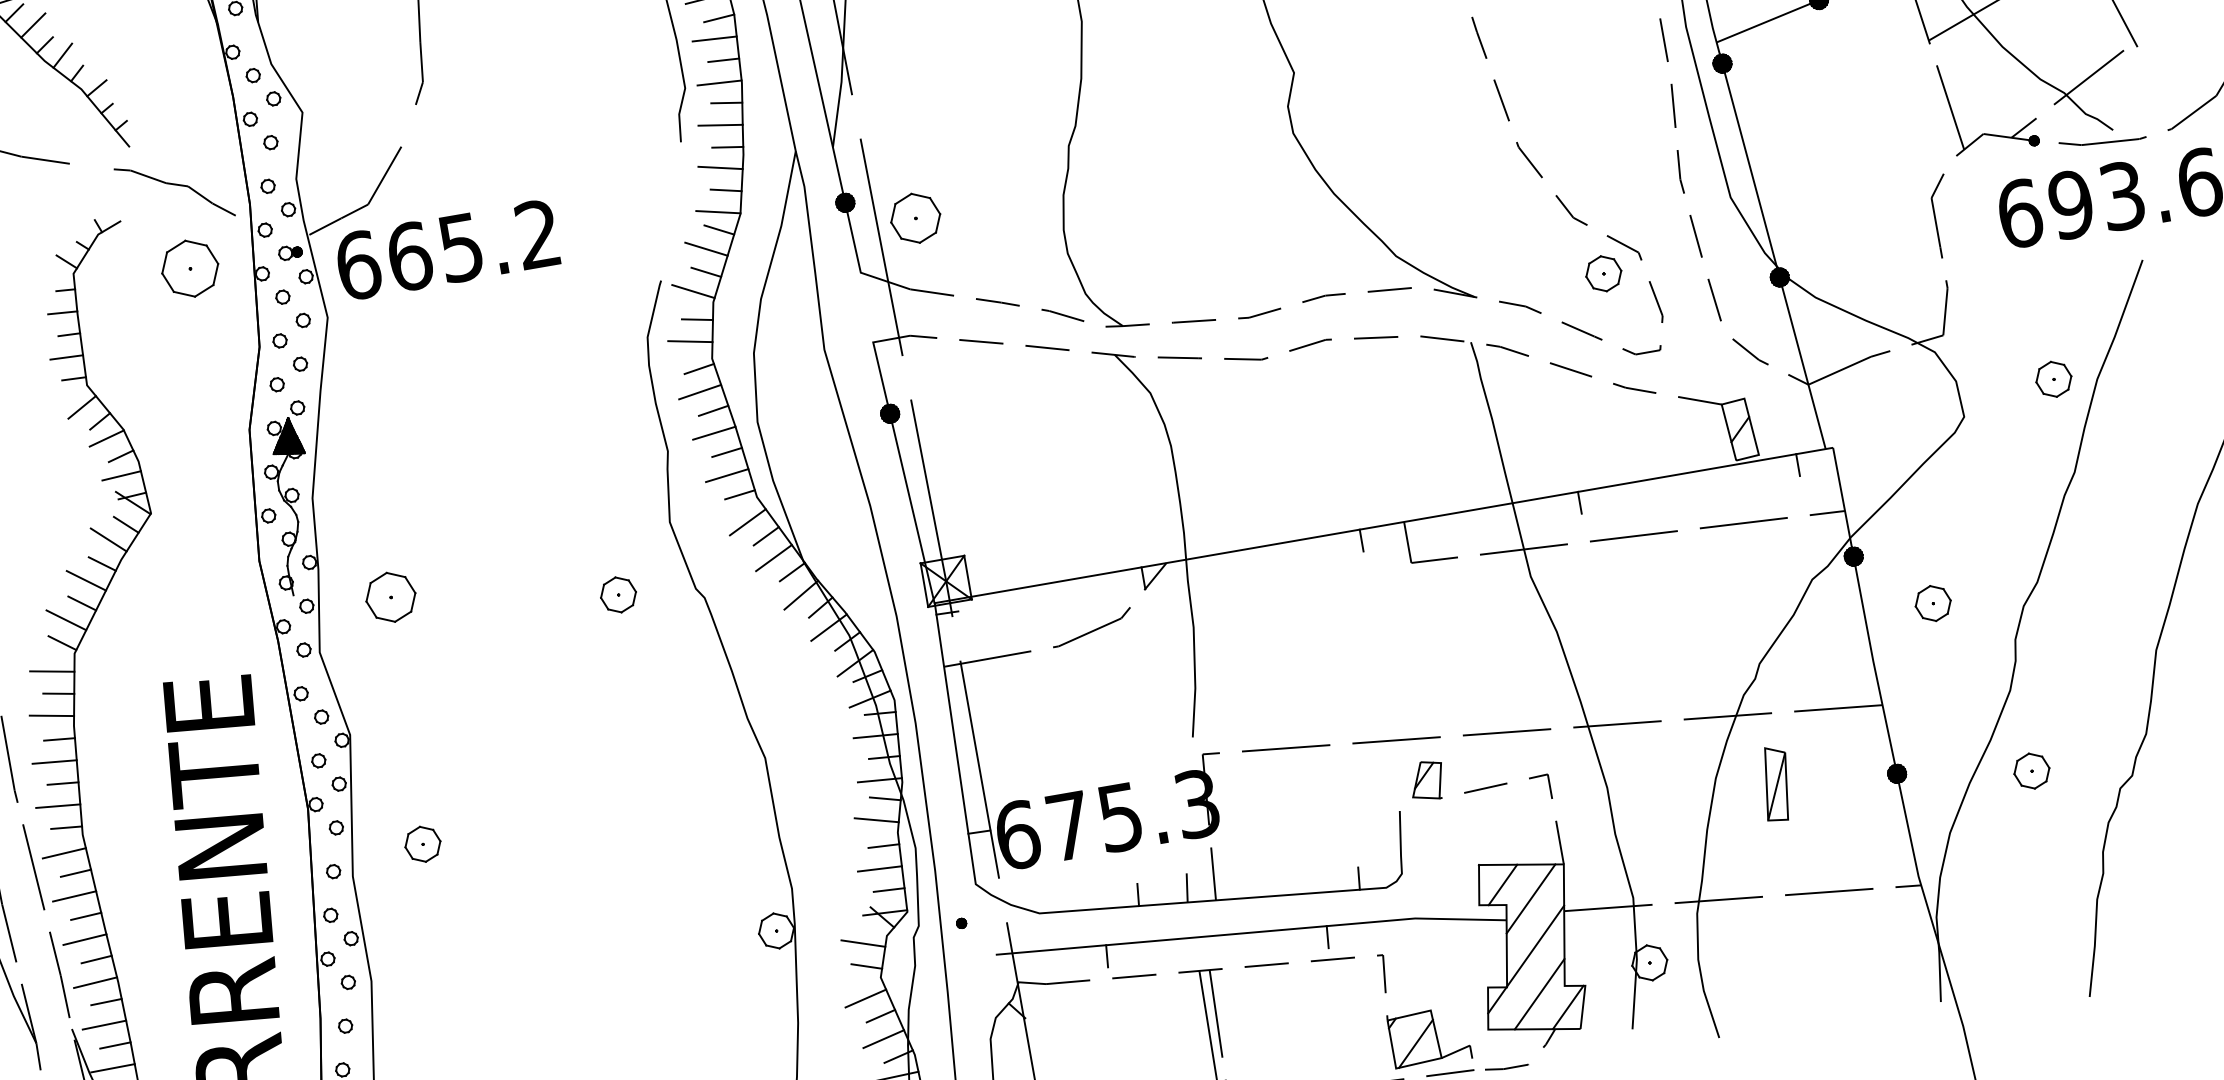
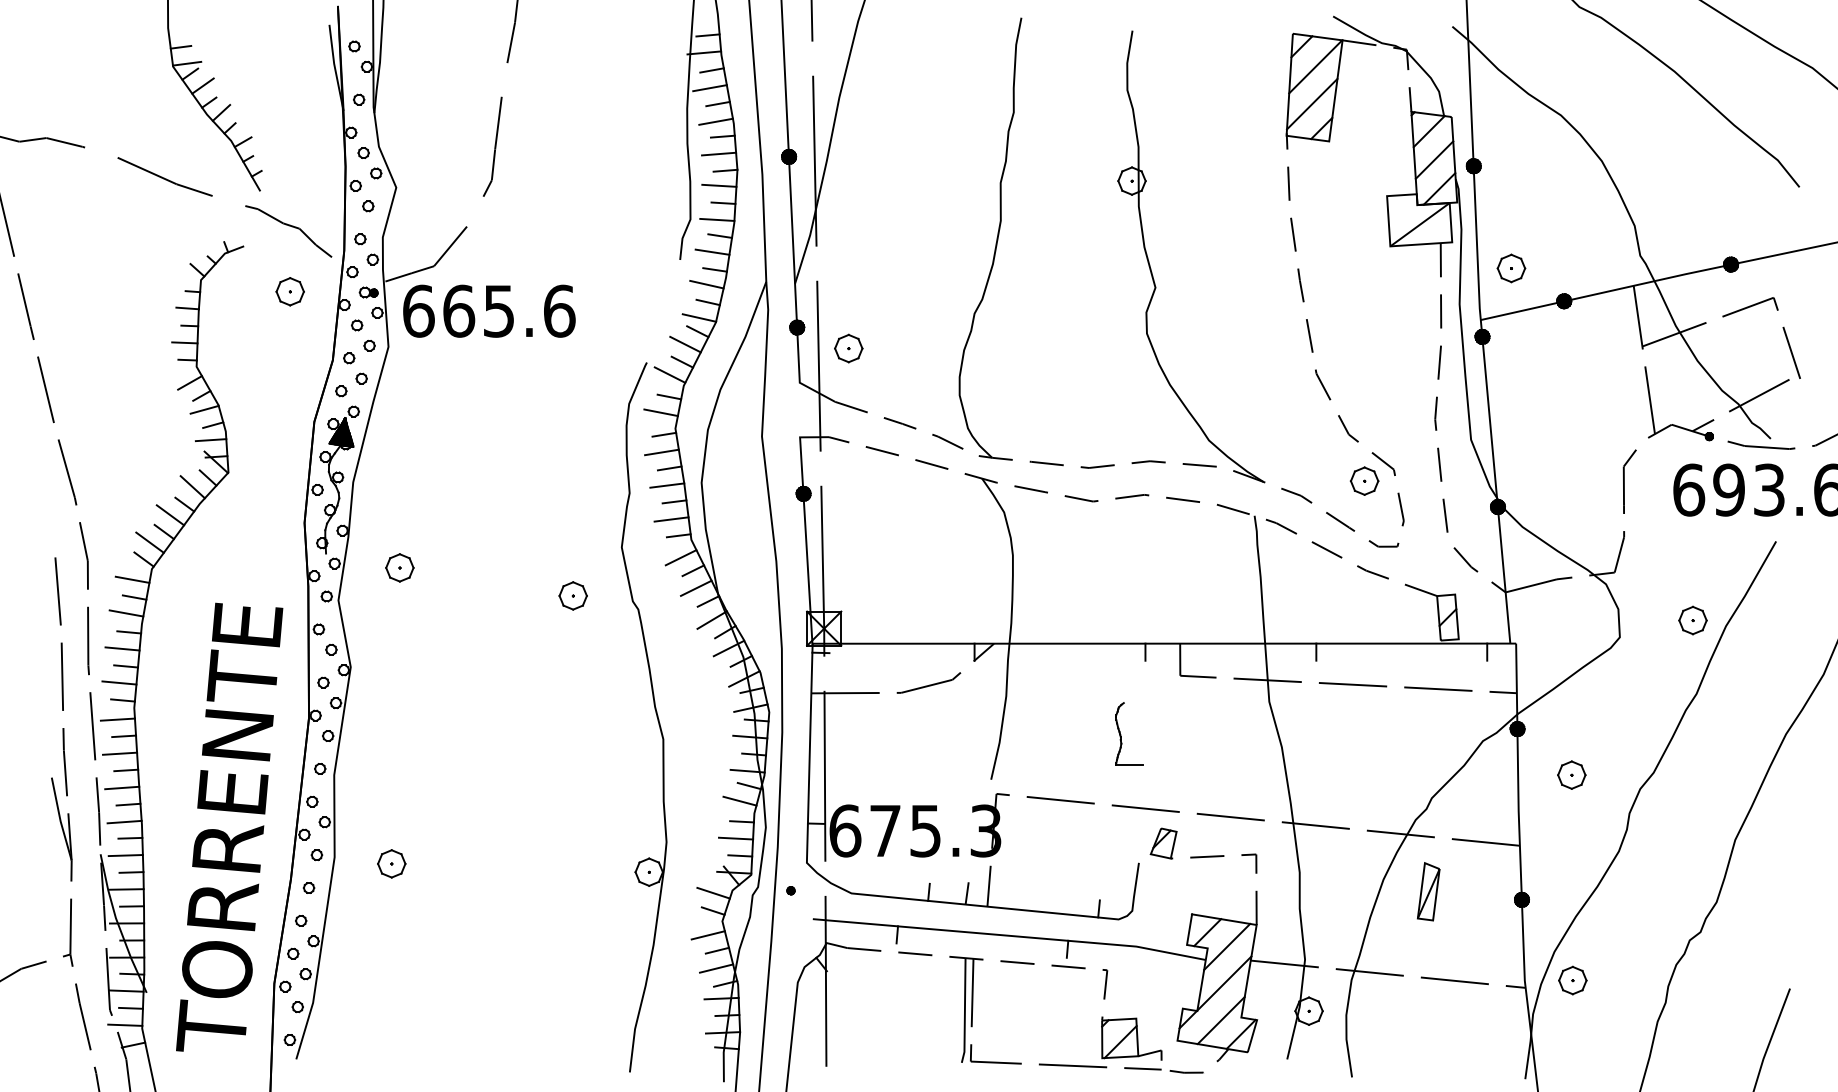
part: (915, 218) -> (848, 348), size x0.71
text: (538, 233) -> (559, 310), 665.2 -> 665.6
part: (189, 268) -> (289, 291), size x0.62
part: (390, 596) -> (399, 567), size x0.71
part: (1349, 650) -> (1121, 734), added
part: (2031, 771) -> (1572, 980), moved
part: (422, 843) -> (391, 863), moved

